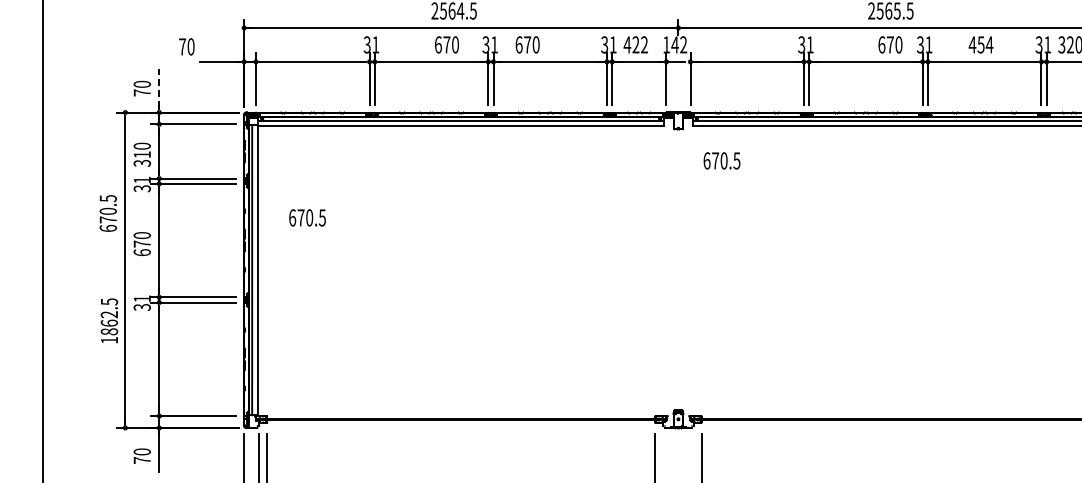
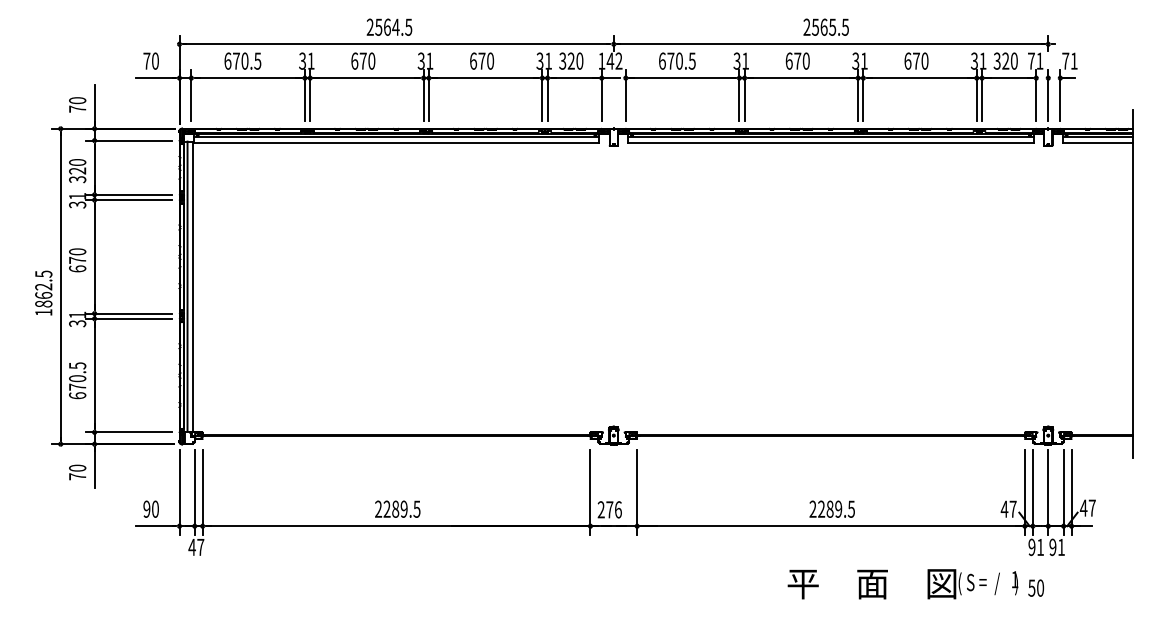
text: (447, 44) -> (363, 60), moved
text: (527, 44) -> (481, 60), moved
text: (635, 44) -> (570, 60), 422 -> 320
text: (890, 44) -> (797, 60), moved
text: (981, 44) -> (916, 60), 454 -> 670
text: (186, 46) -> (150, 60), moved
line: (159, 88) -> (94, 104), dashed -> solid
text: (142, 154) -> (77, 170), 310 -> 320
text: (722, 160) -> (677, 60), moved
text: (108, 213) -> (77, 380), moved
text: (307, 217) -> (242, 60), moved
text: (109, 320) -> (43, 292), moved

